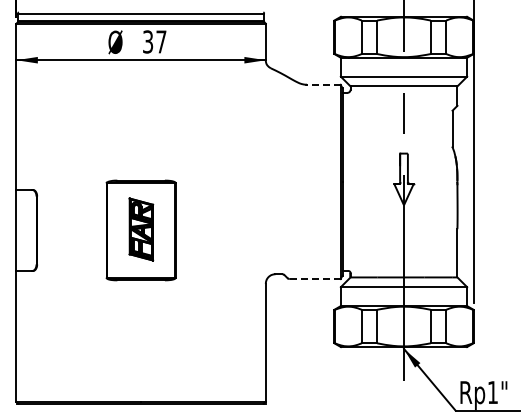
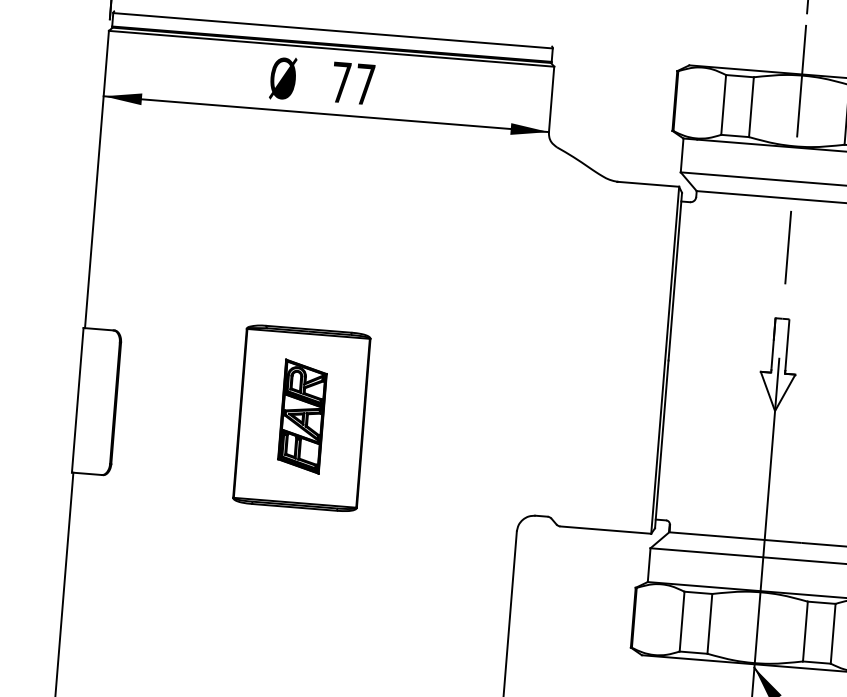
text: (148, 41) -> (342, 81), 37 -> 77
line: (322, 84) -> (646, 183), dashed -> solid
line: (315, 279) -> (606, 530), dashed -> solid

